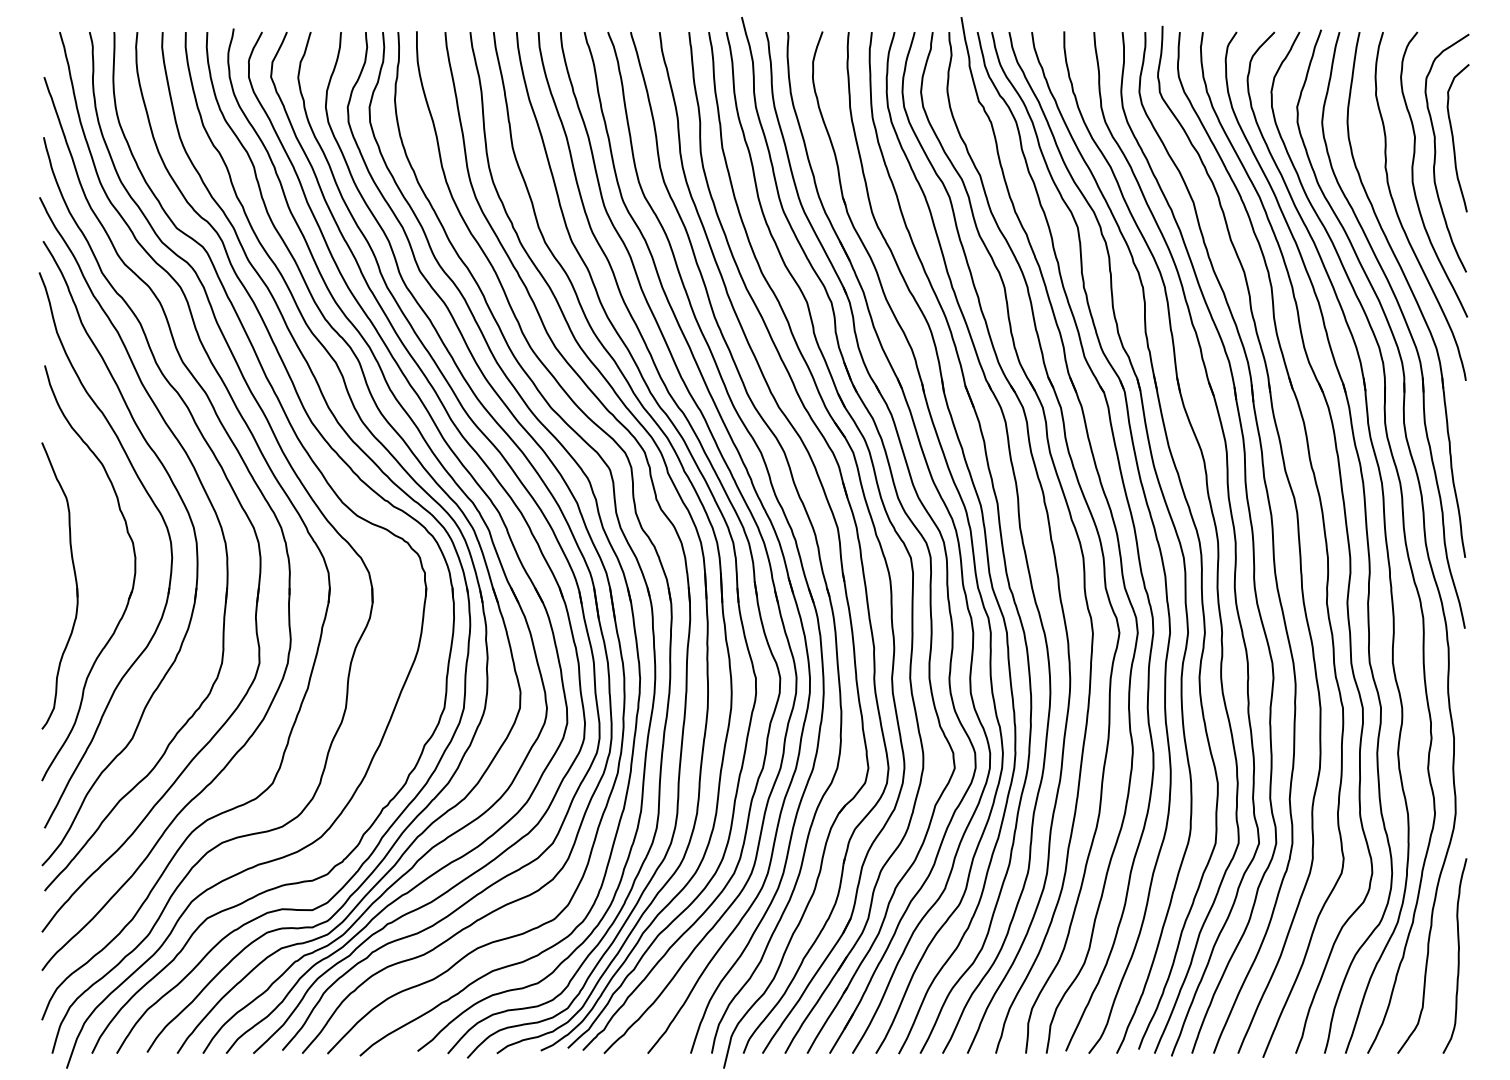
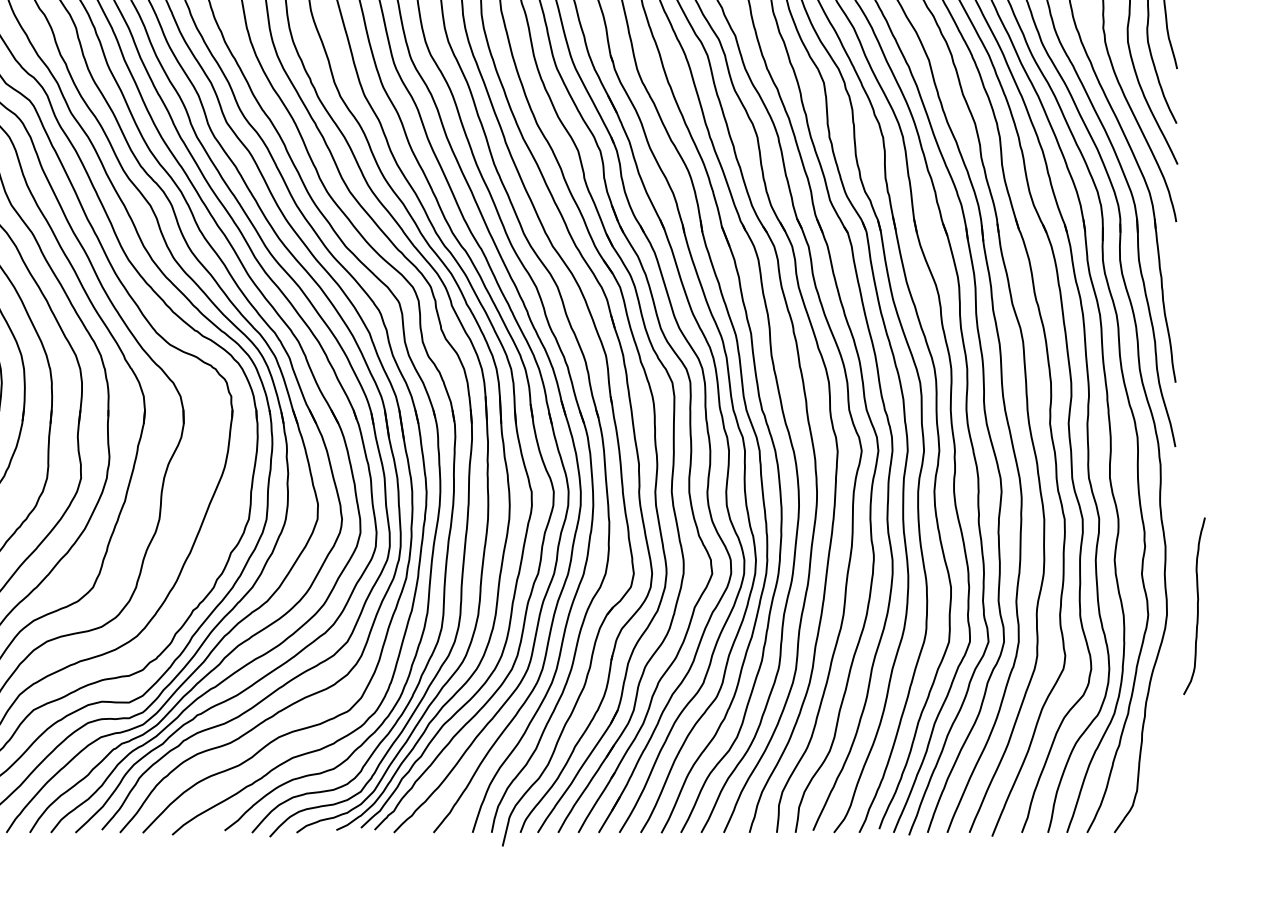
curve: (1457, 955) -> (1196, 605), moved

